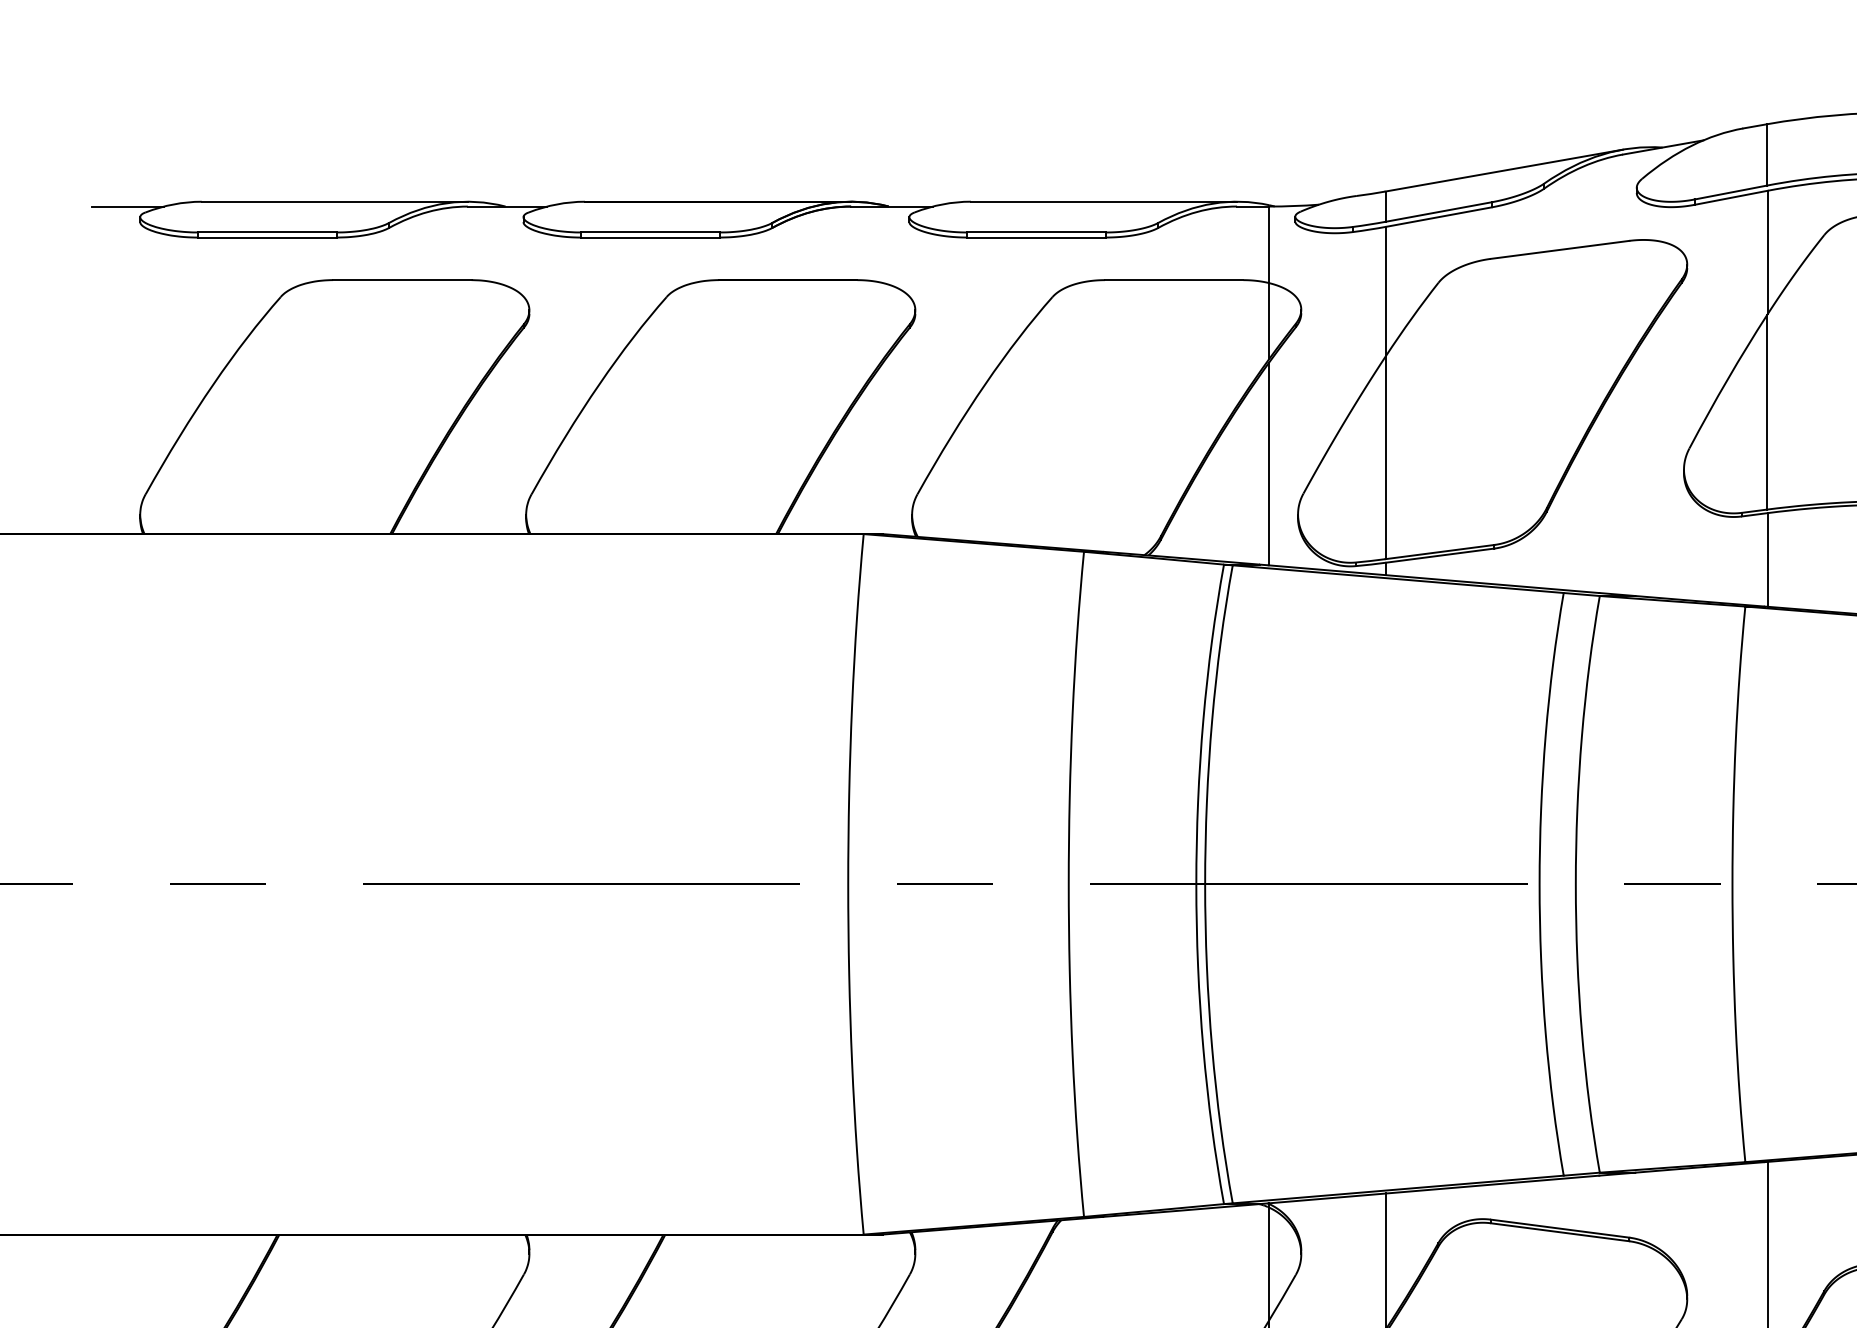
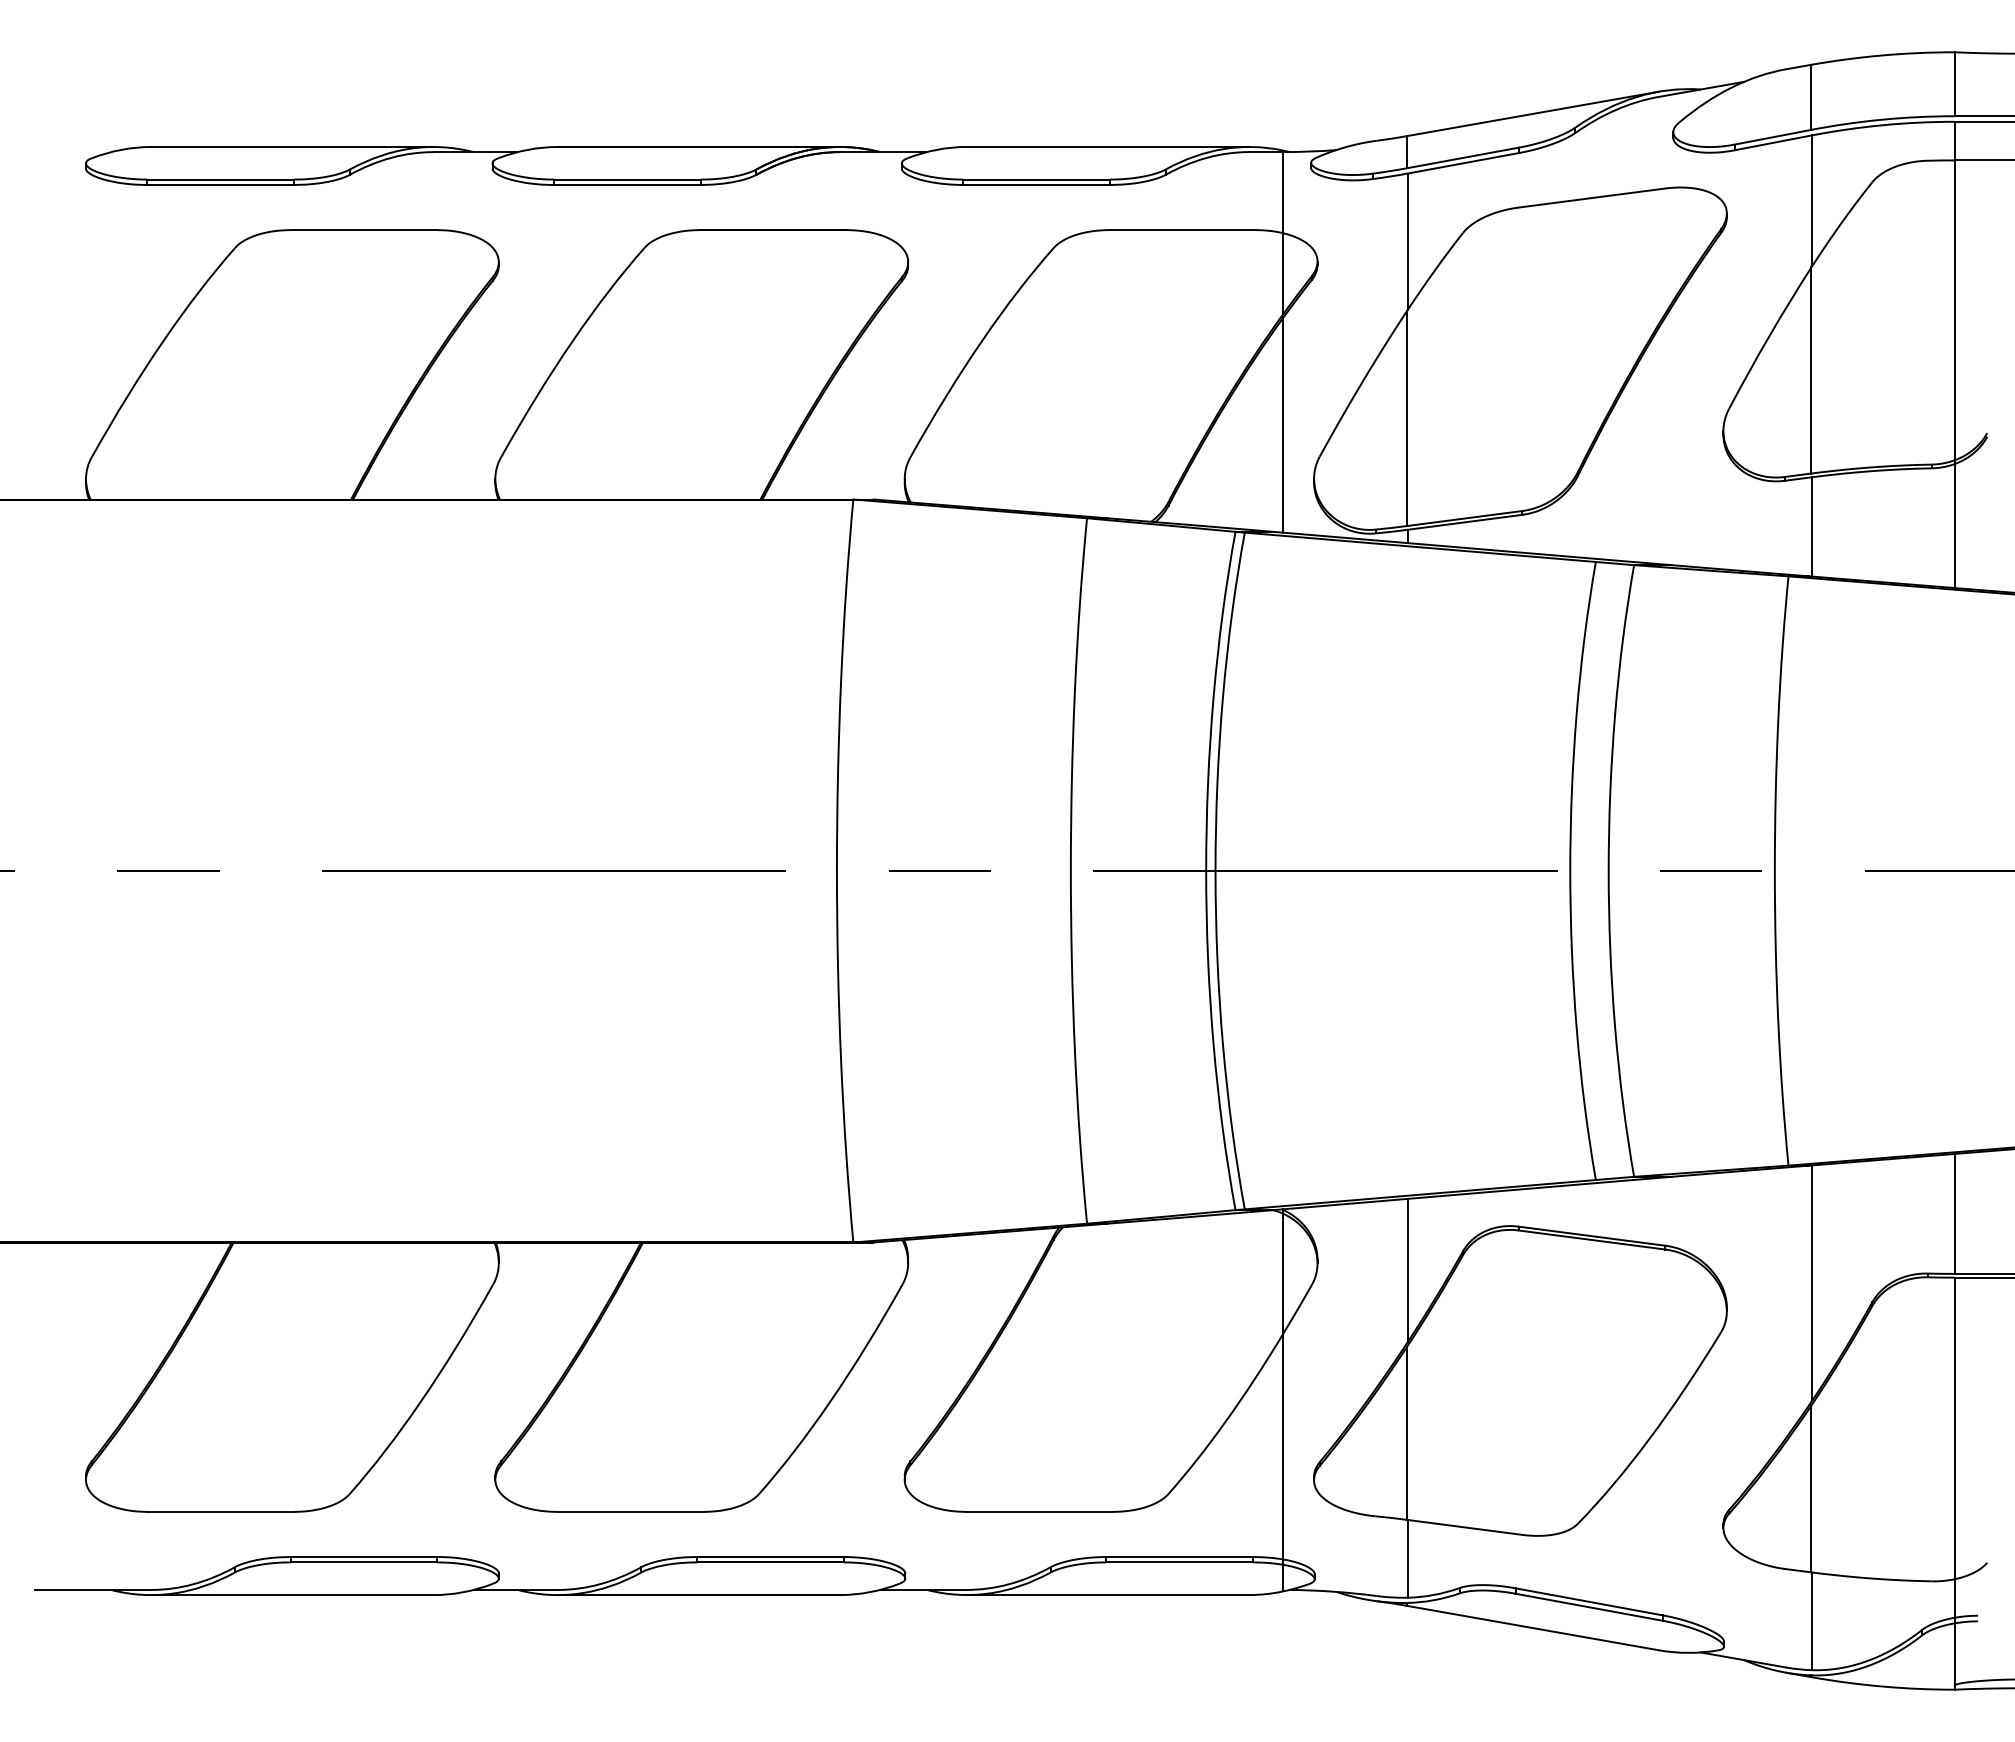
line: (127, 206) -> (72, 152), removed

